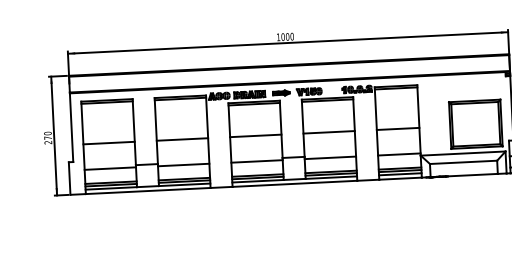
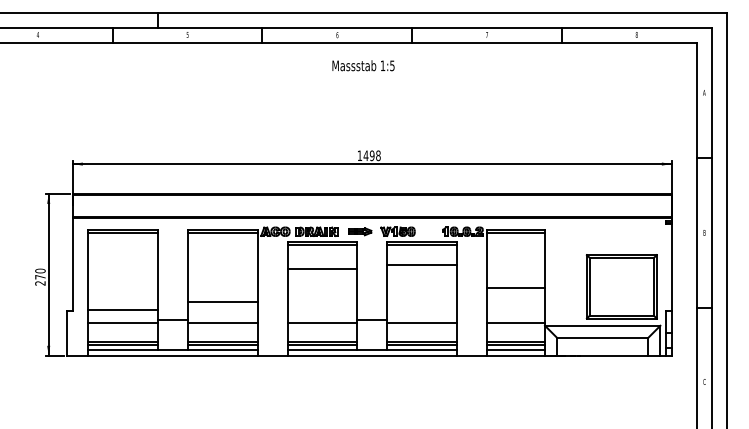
text: (287, 36) -> (371, 155), 1000 -> 1498
line: (329, 132) -> (422, 265), moved
line: (255, 136) -> (322, 269), moved
line: (182, 139) -> (222, 302), moved
line: (108, 143) -> (122, 310), moved

